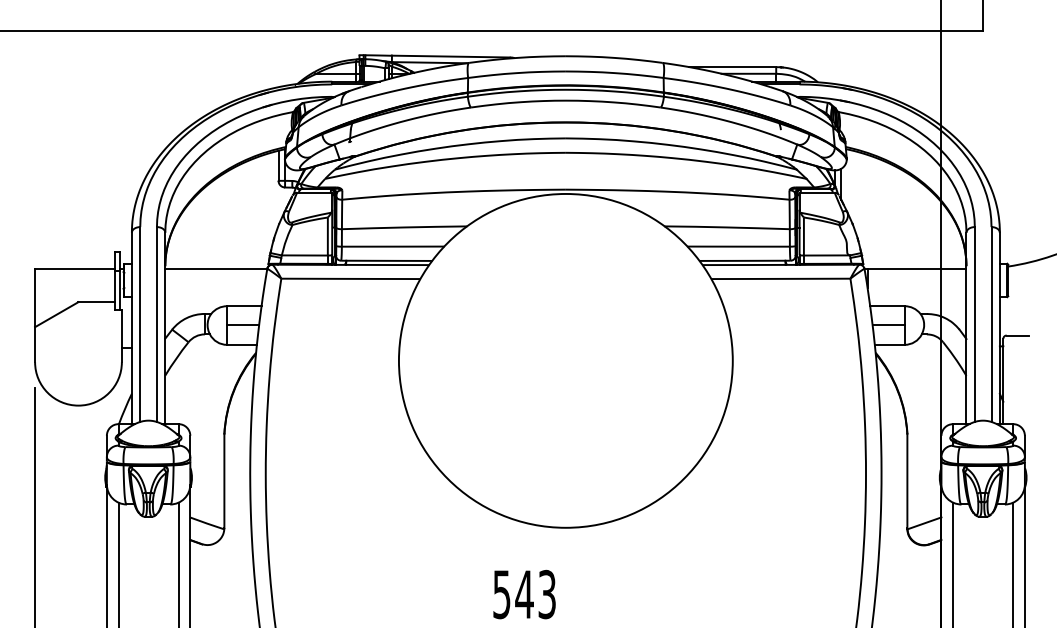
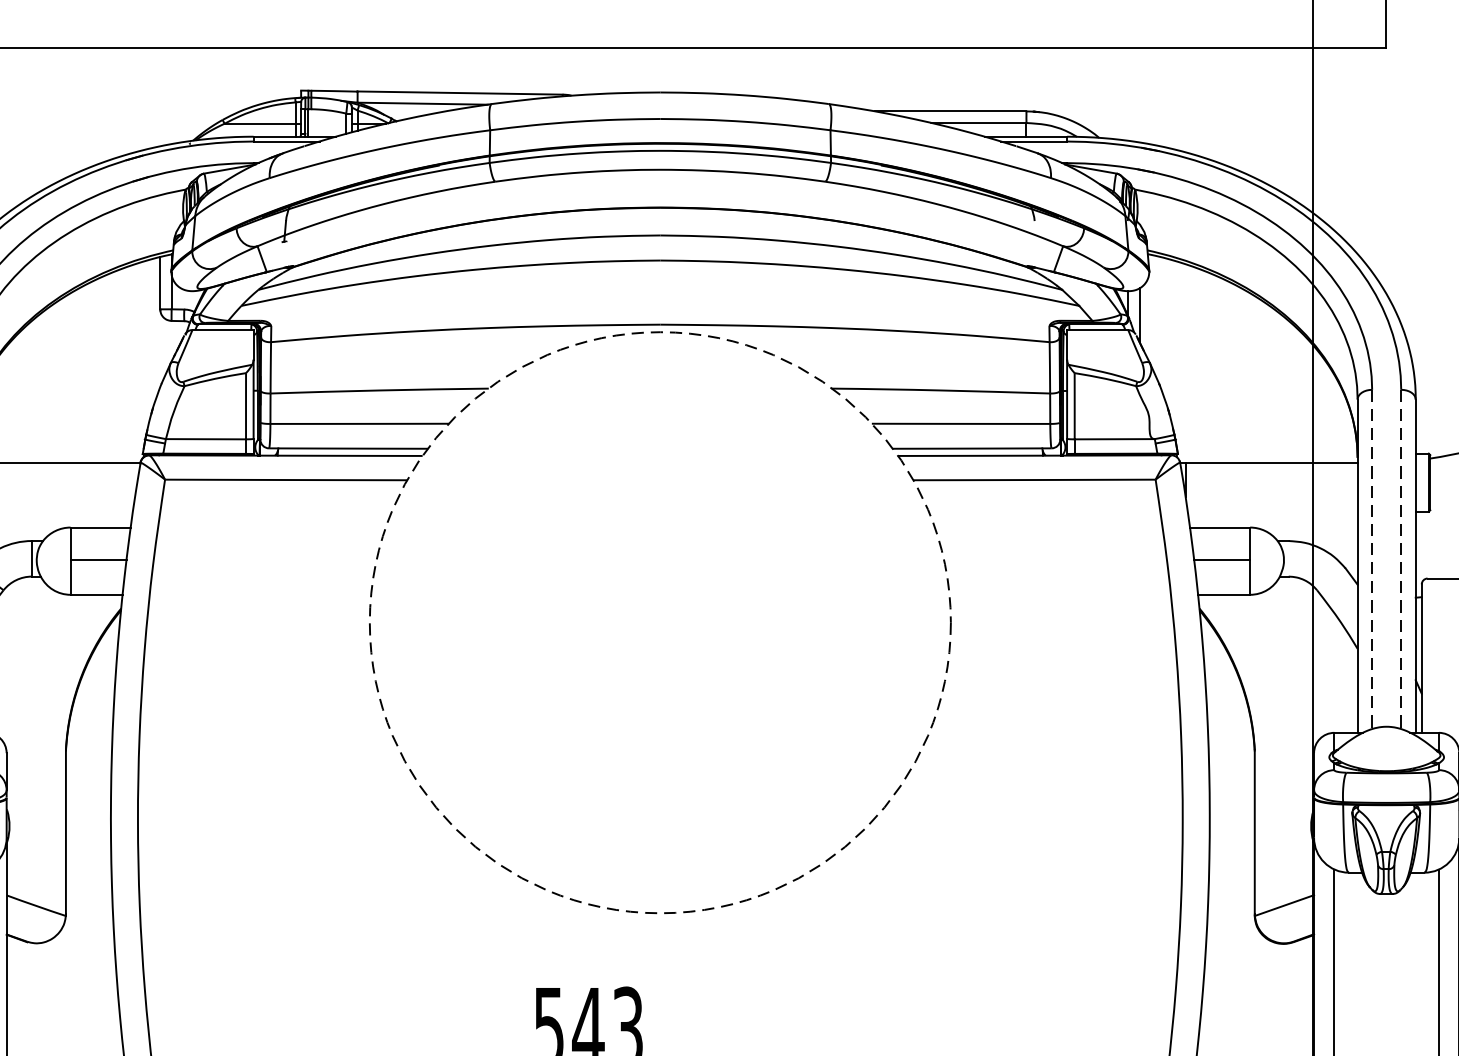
line: (974, 325) -> (1371, 561), solid -> dashed
line: (991, 325) -> (1401, 561), solid -> dashed
circle: (565, 360) -> (659, 622), solid -> dashed

